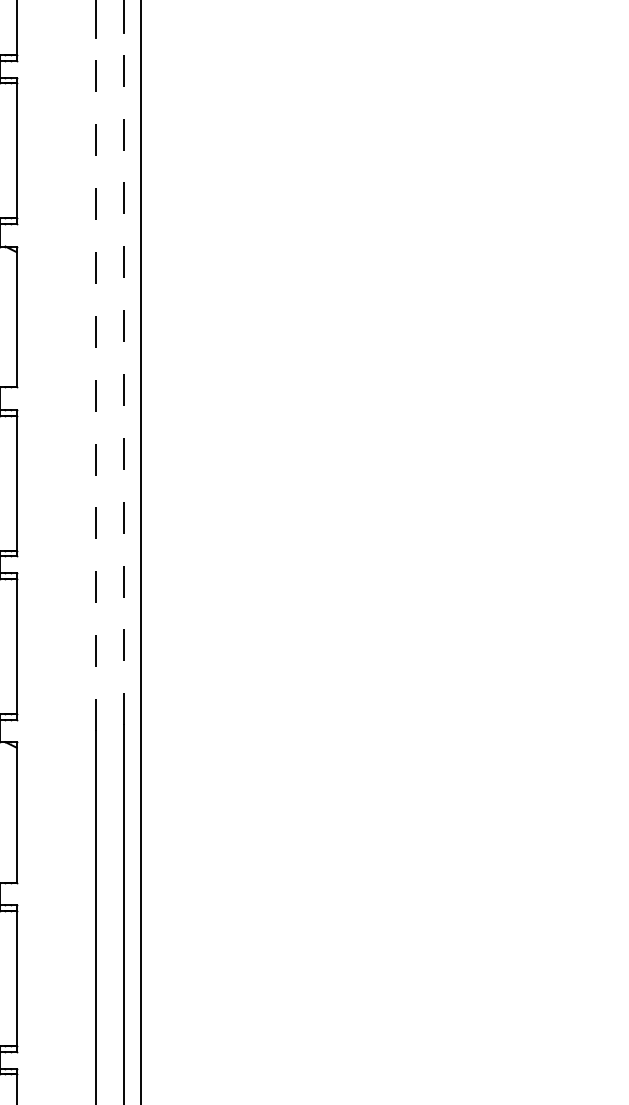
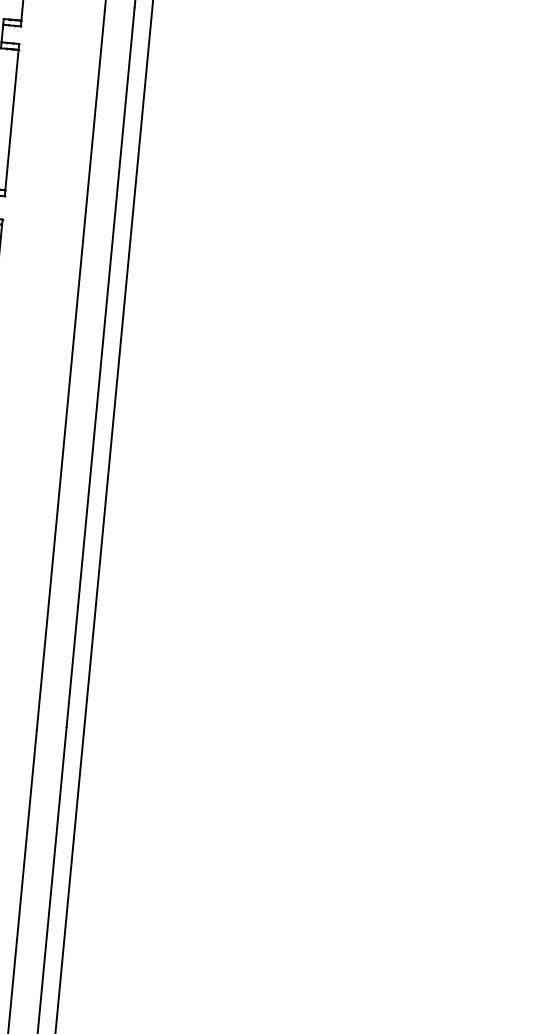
line: (123, 378) -> (100, 367), dashed -> solid
line: (95, 384) -> (70, 370), dashed -> solid

